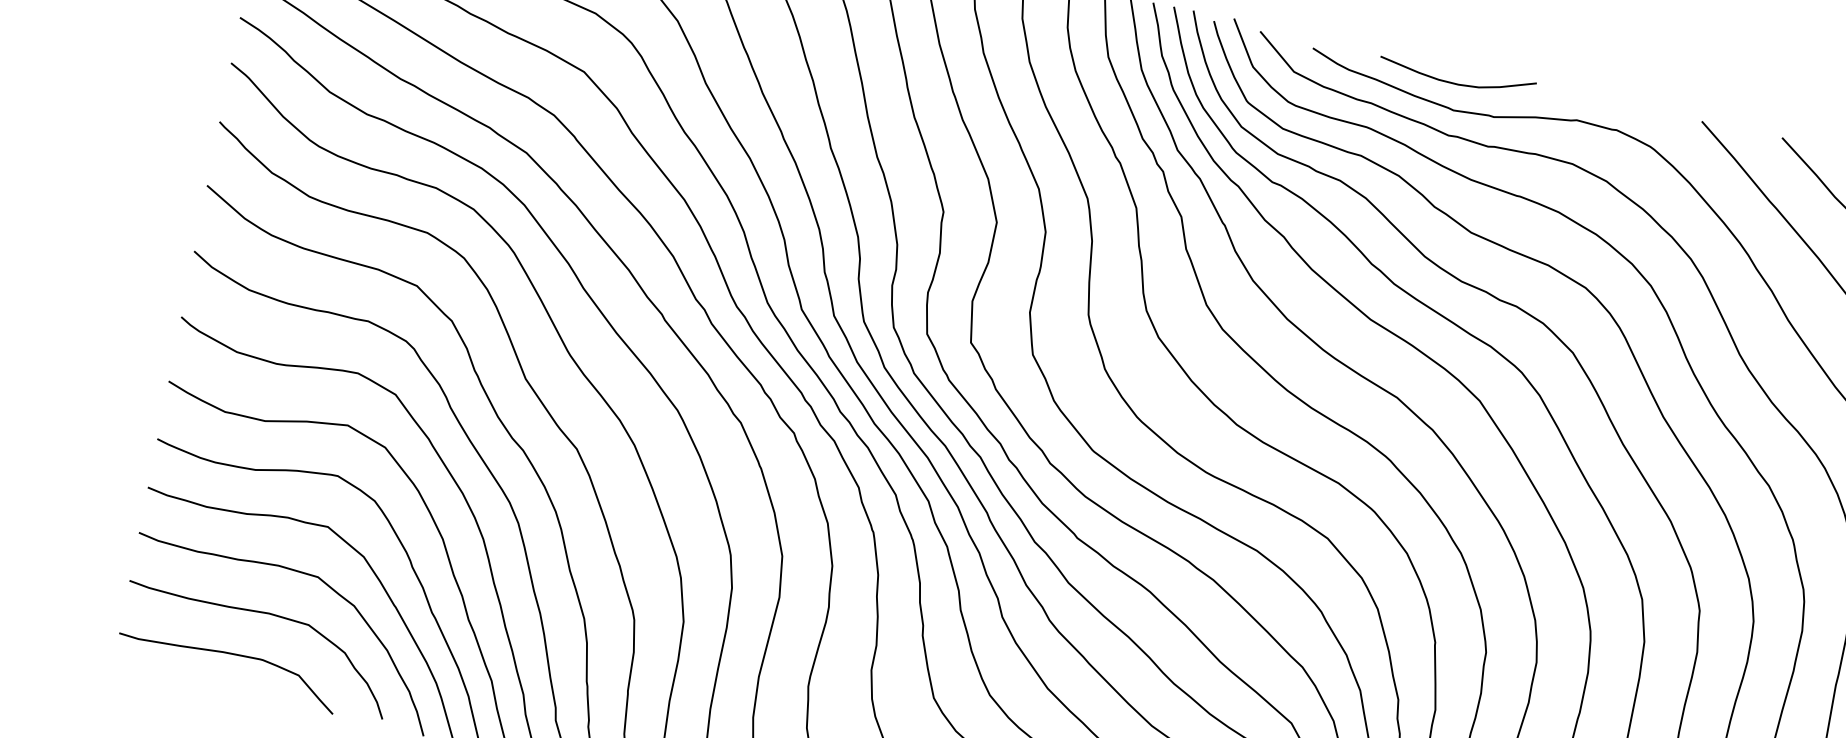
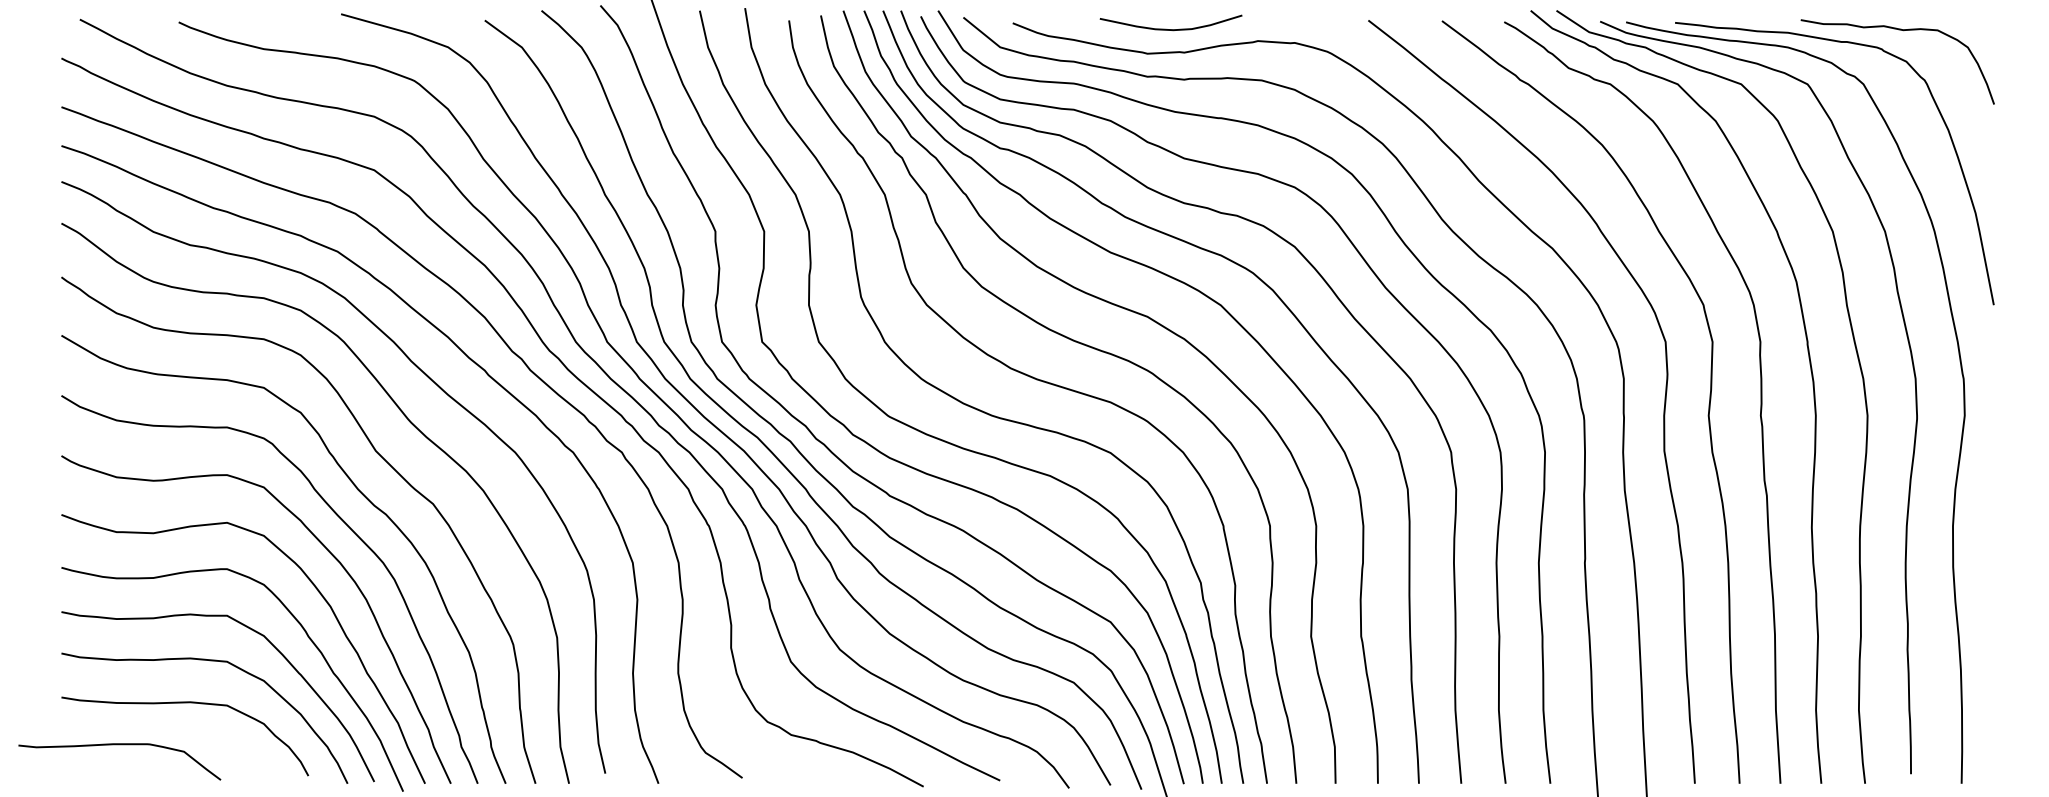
curve: (1455, 83) -> (1170, 29), moved
curve: (229, 654) -> (119, 745), moved

